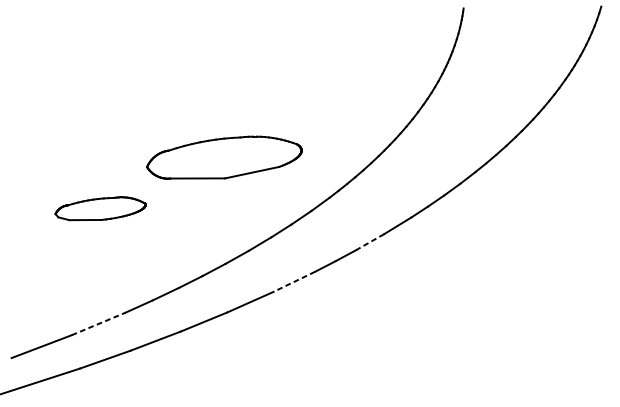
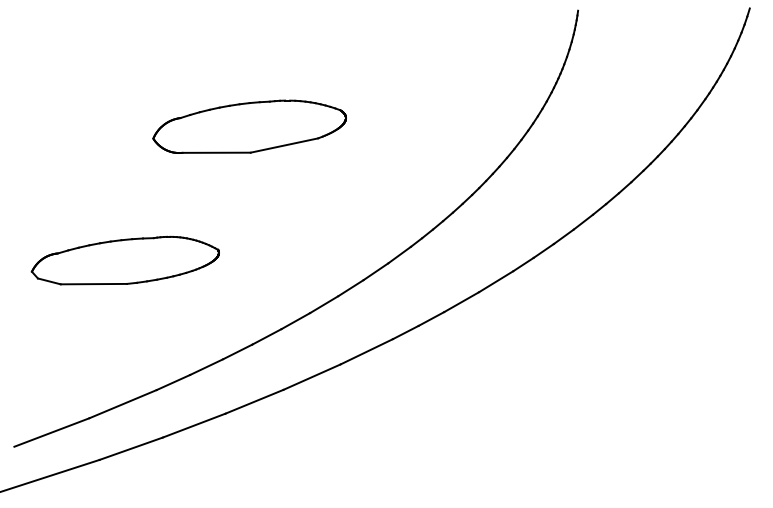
part: (224, 157) -> (249, 126), moved
part: (99, 208) -> (124, 260), size x1.67
line: (370, 242) -> (461, 302), dashed -> solid
line: (293, 281) -> (366, 351), dashed -> solid
line: (99, 324) -> (123, 404), dashed -> solid

